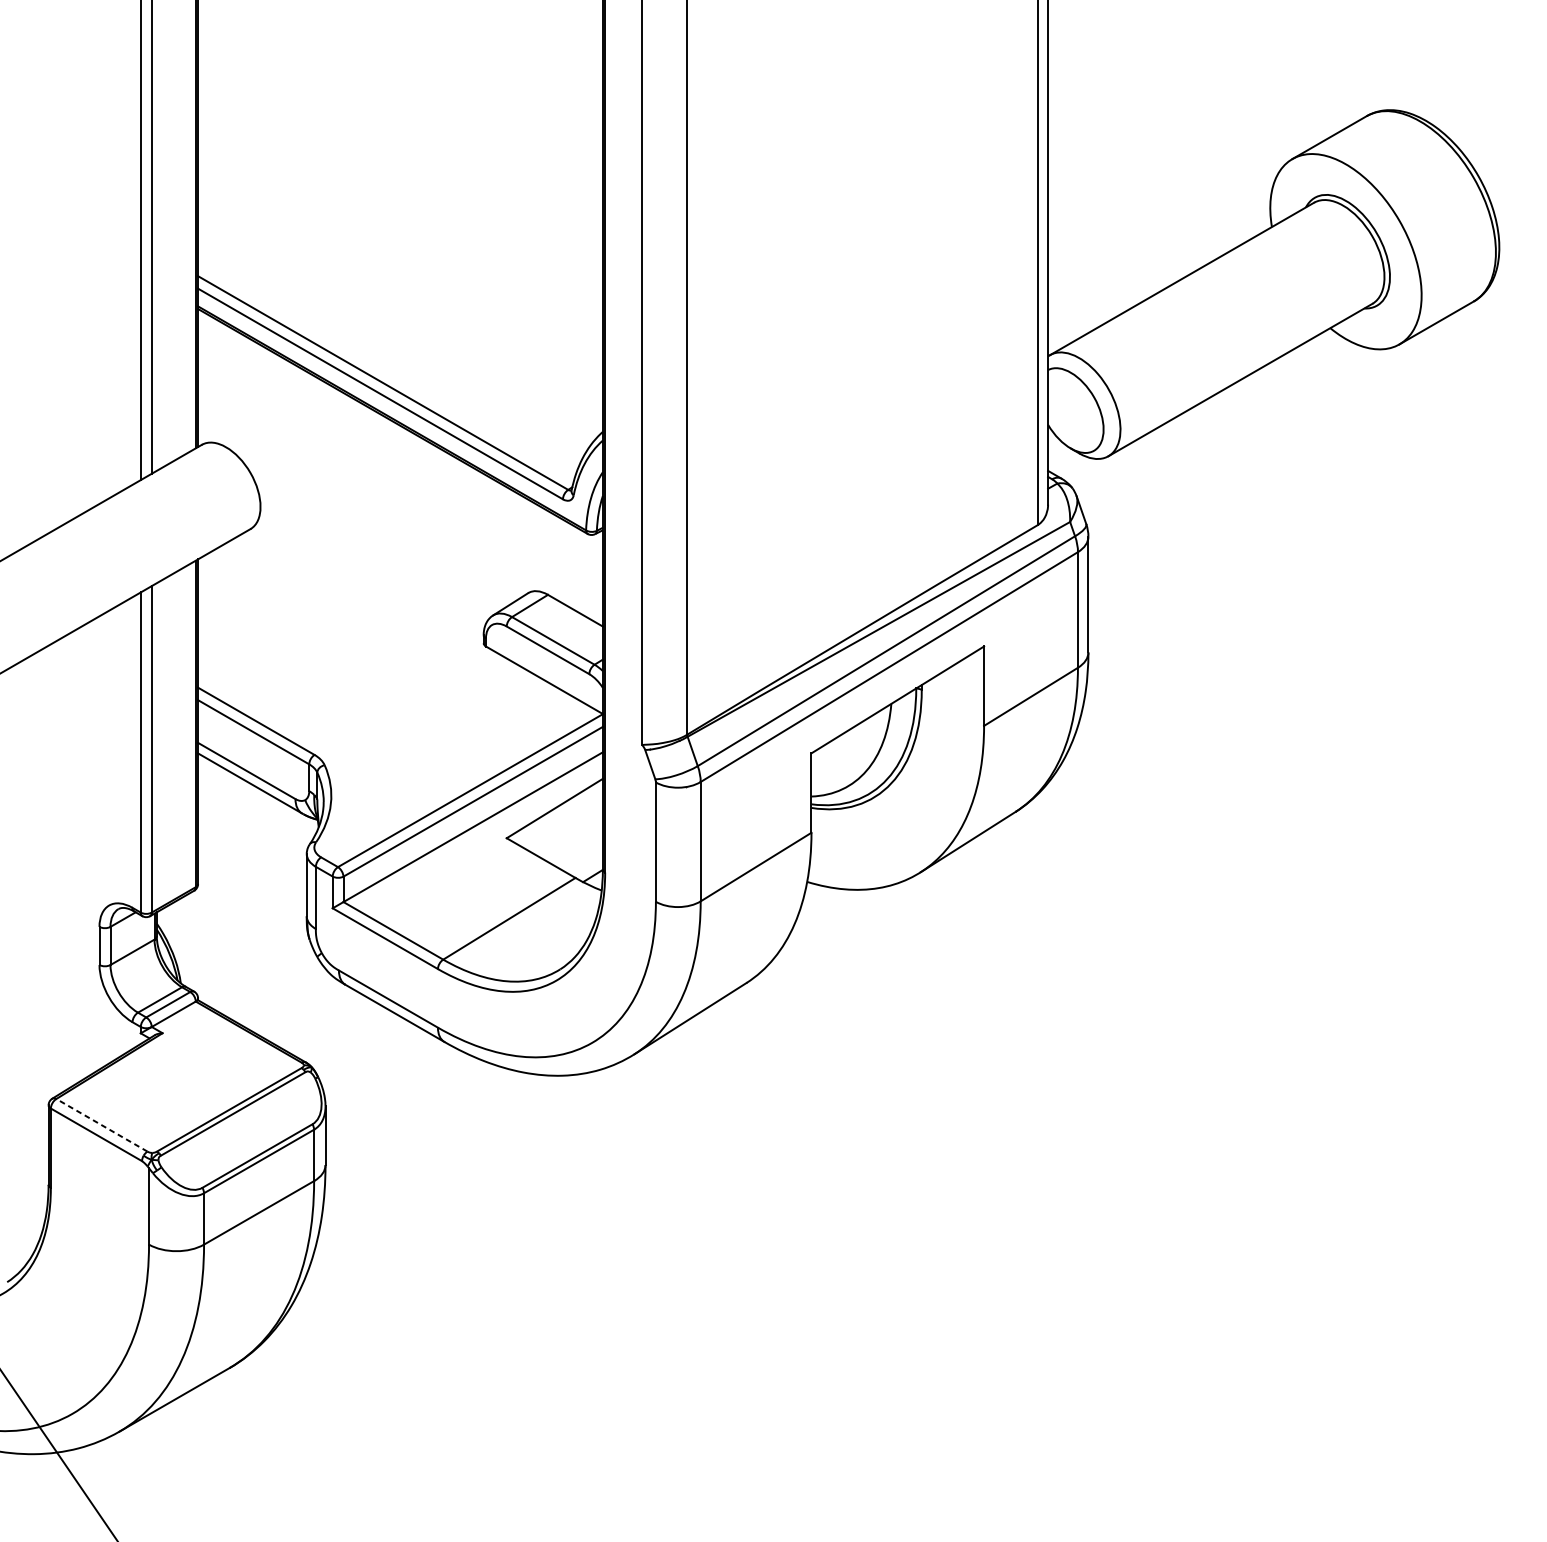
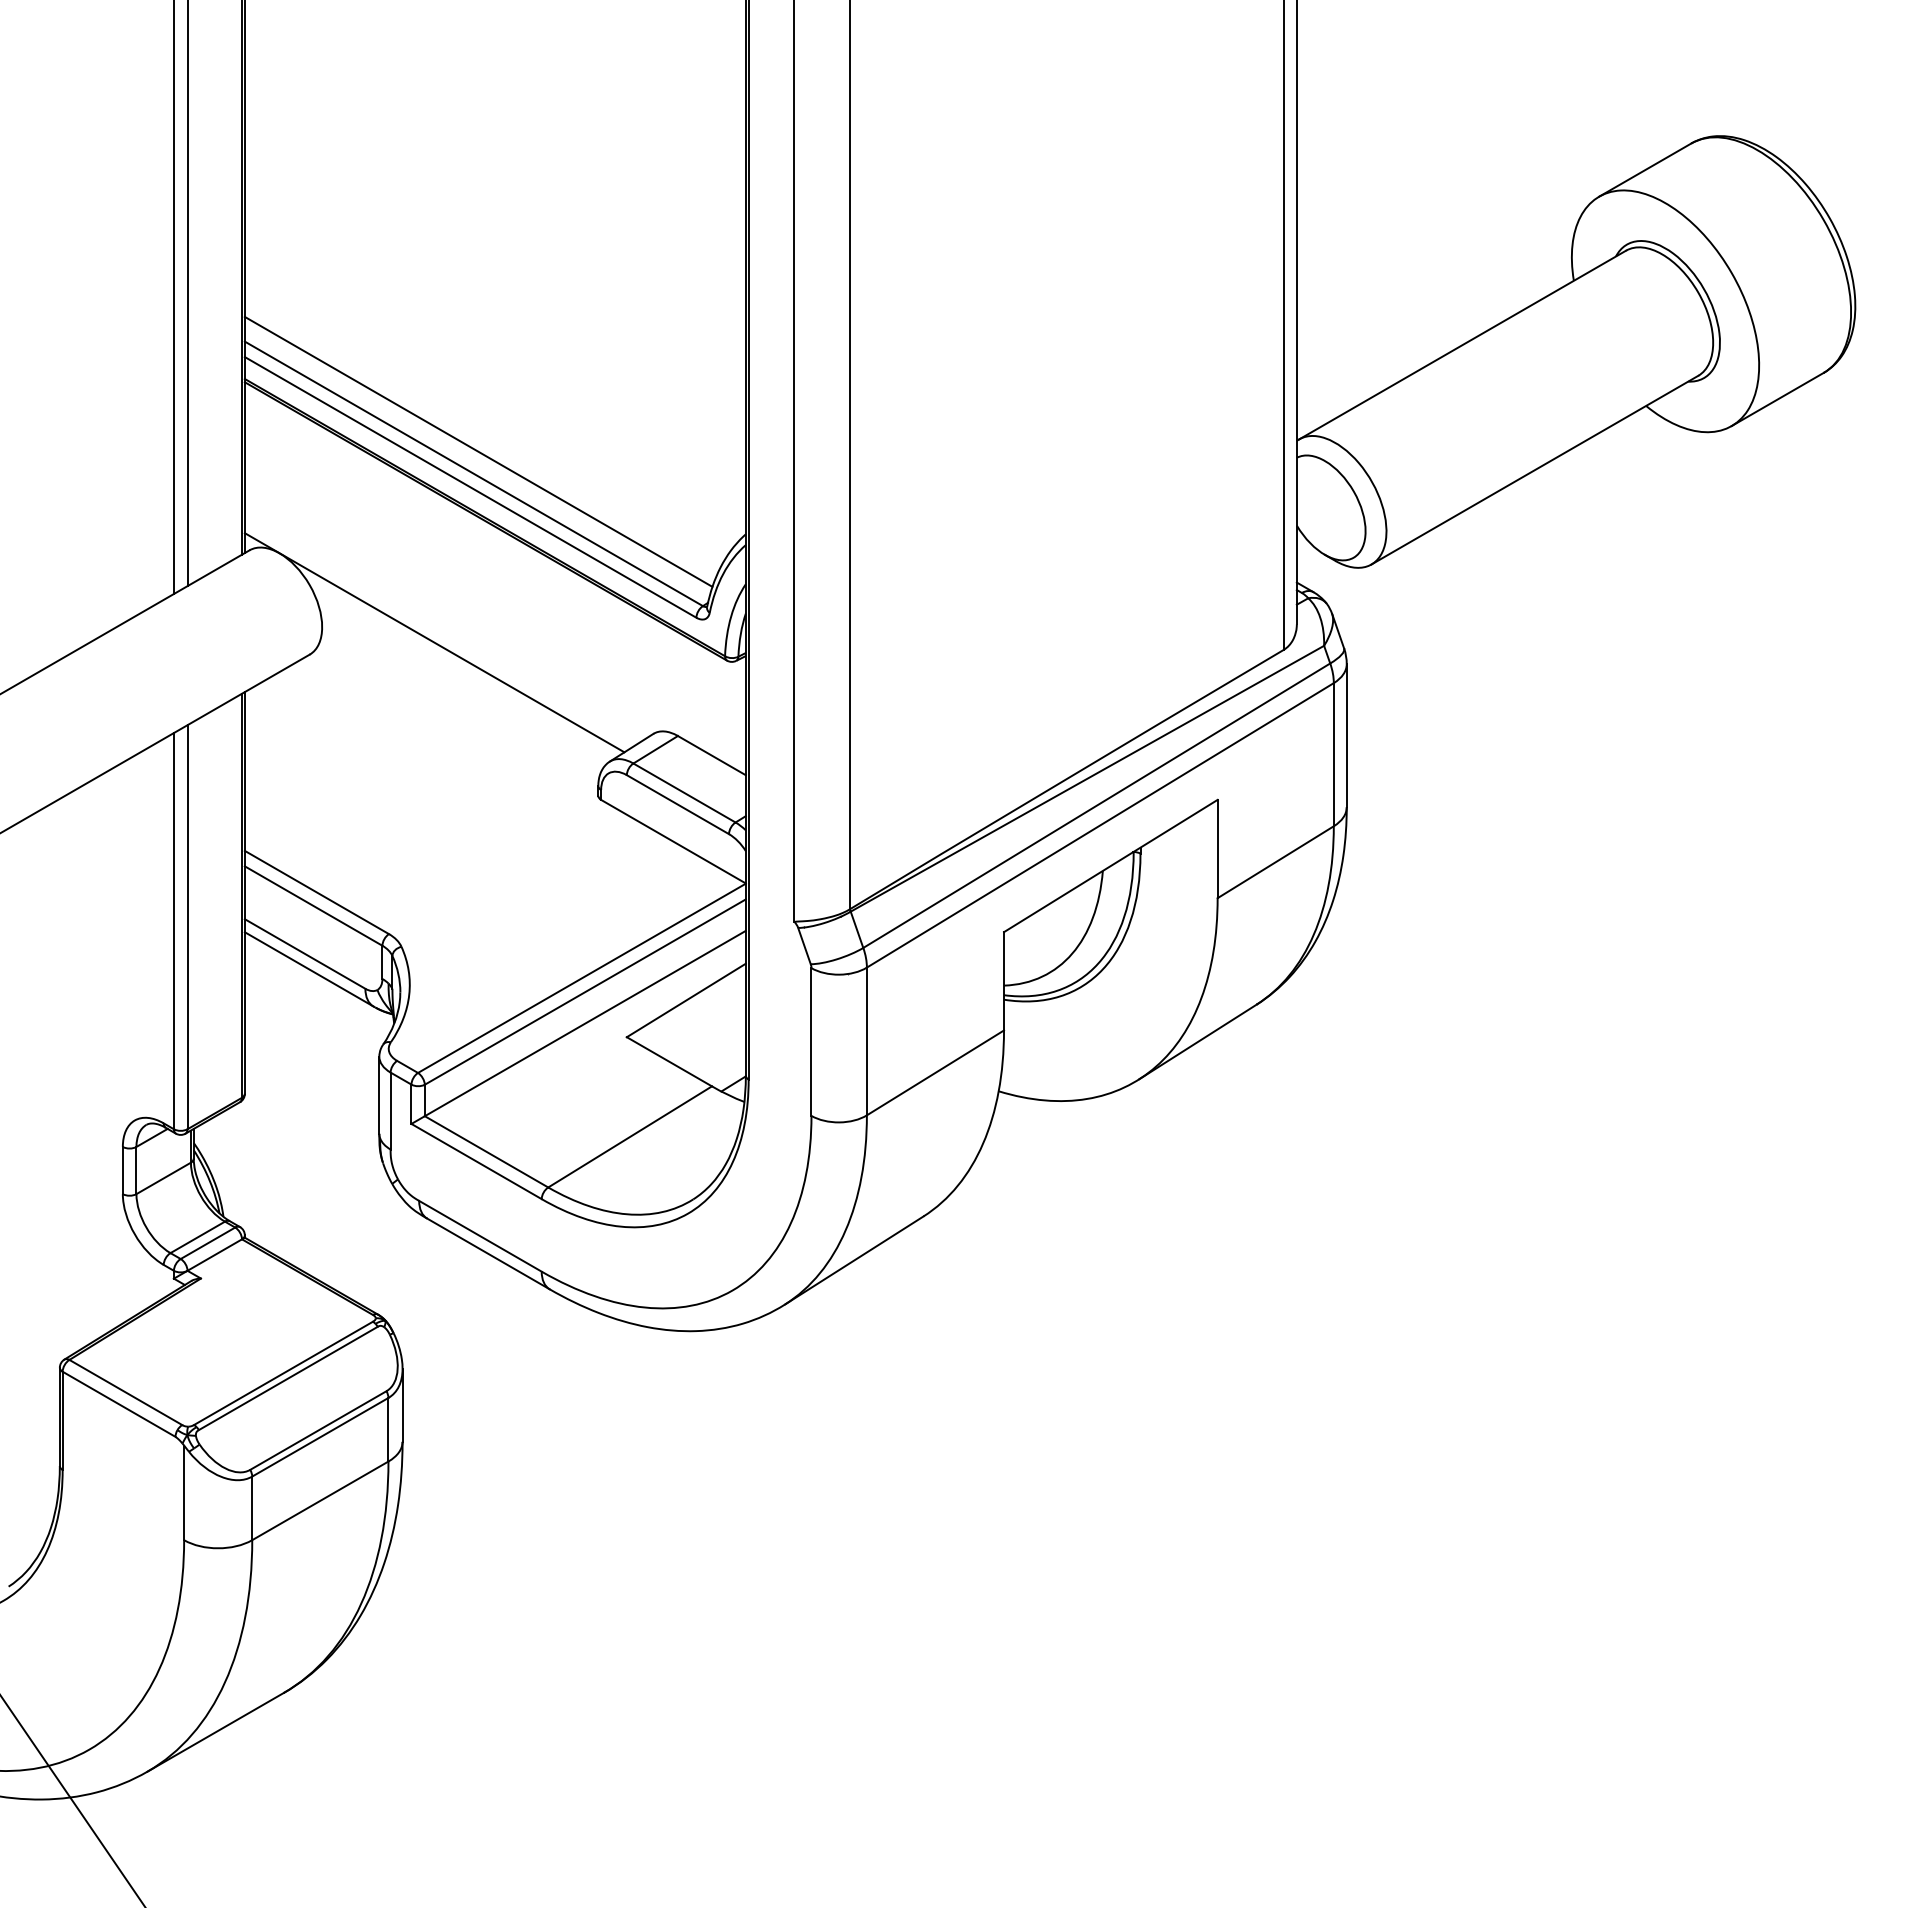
line: (386, 364) -> (478, 451), added
line: (351, 519) -> (434, 642), added
line: (101, 1125) -> (125, 1392), dashed -> solid

